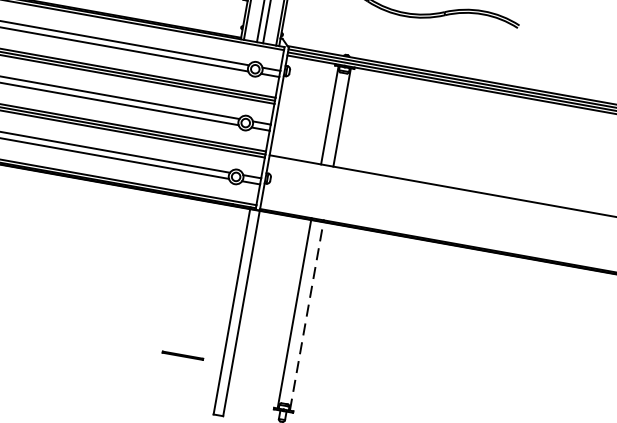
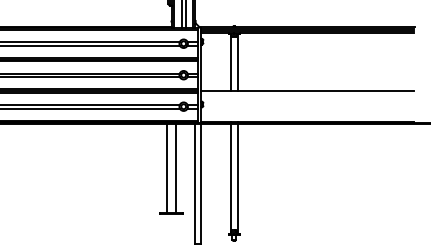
line: (187, 277) -> (166, 168), added
line: (205, 280) -> (176, 168), added
line: (306, 316) -> (237, 178), dashed -> solid

